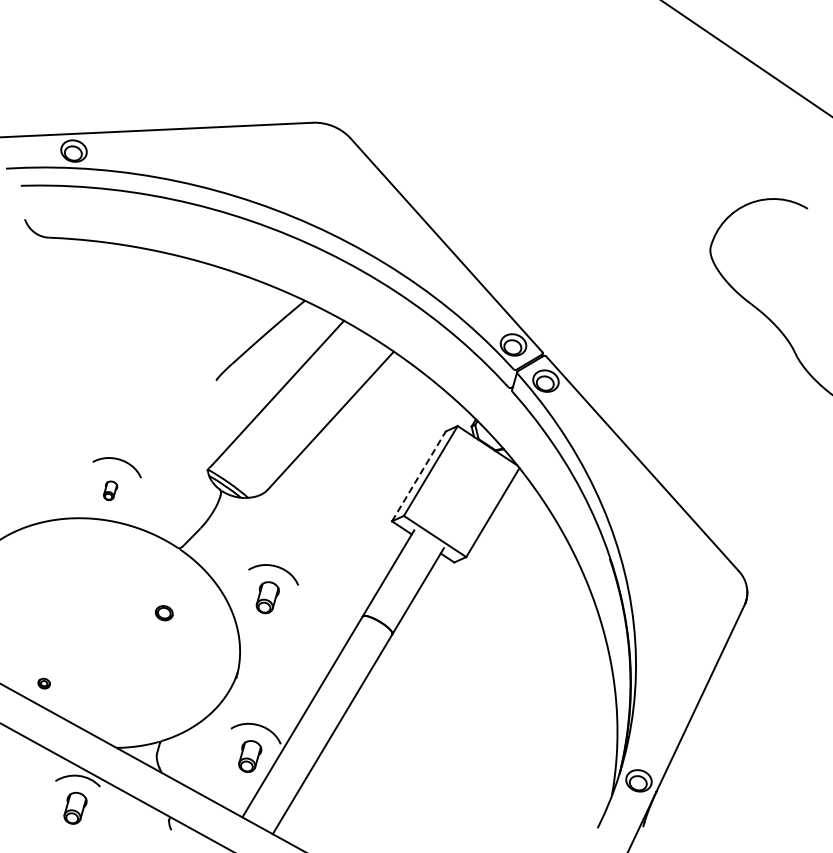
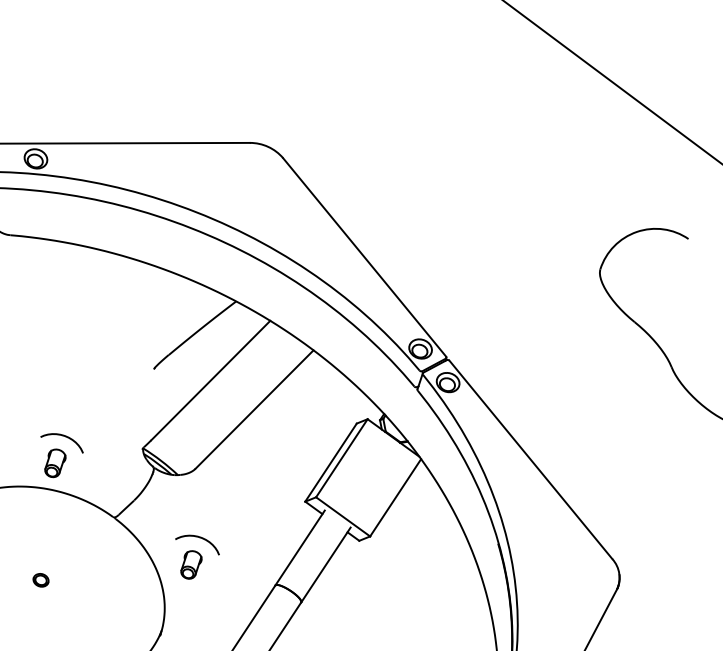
line: (419, 475) -> (331, 461), dashed -> solid
part: (110, 490) -> (55, 463), size x1.67
part: (163, 613) -> (40, 580), moved

